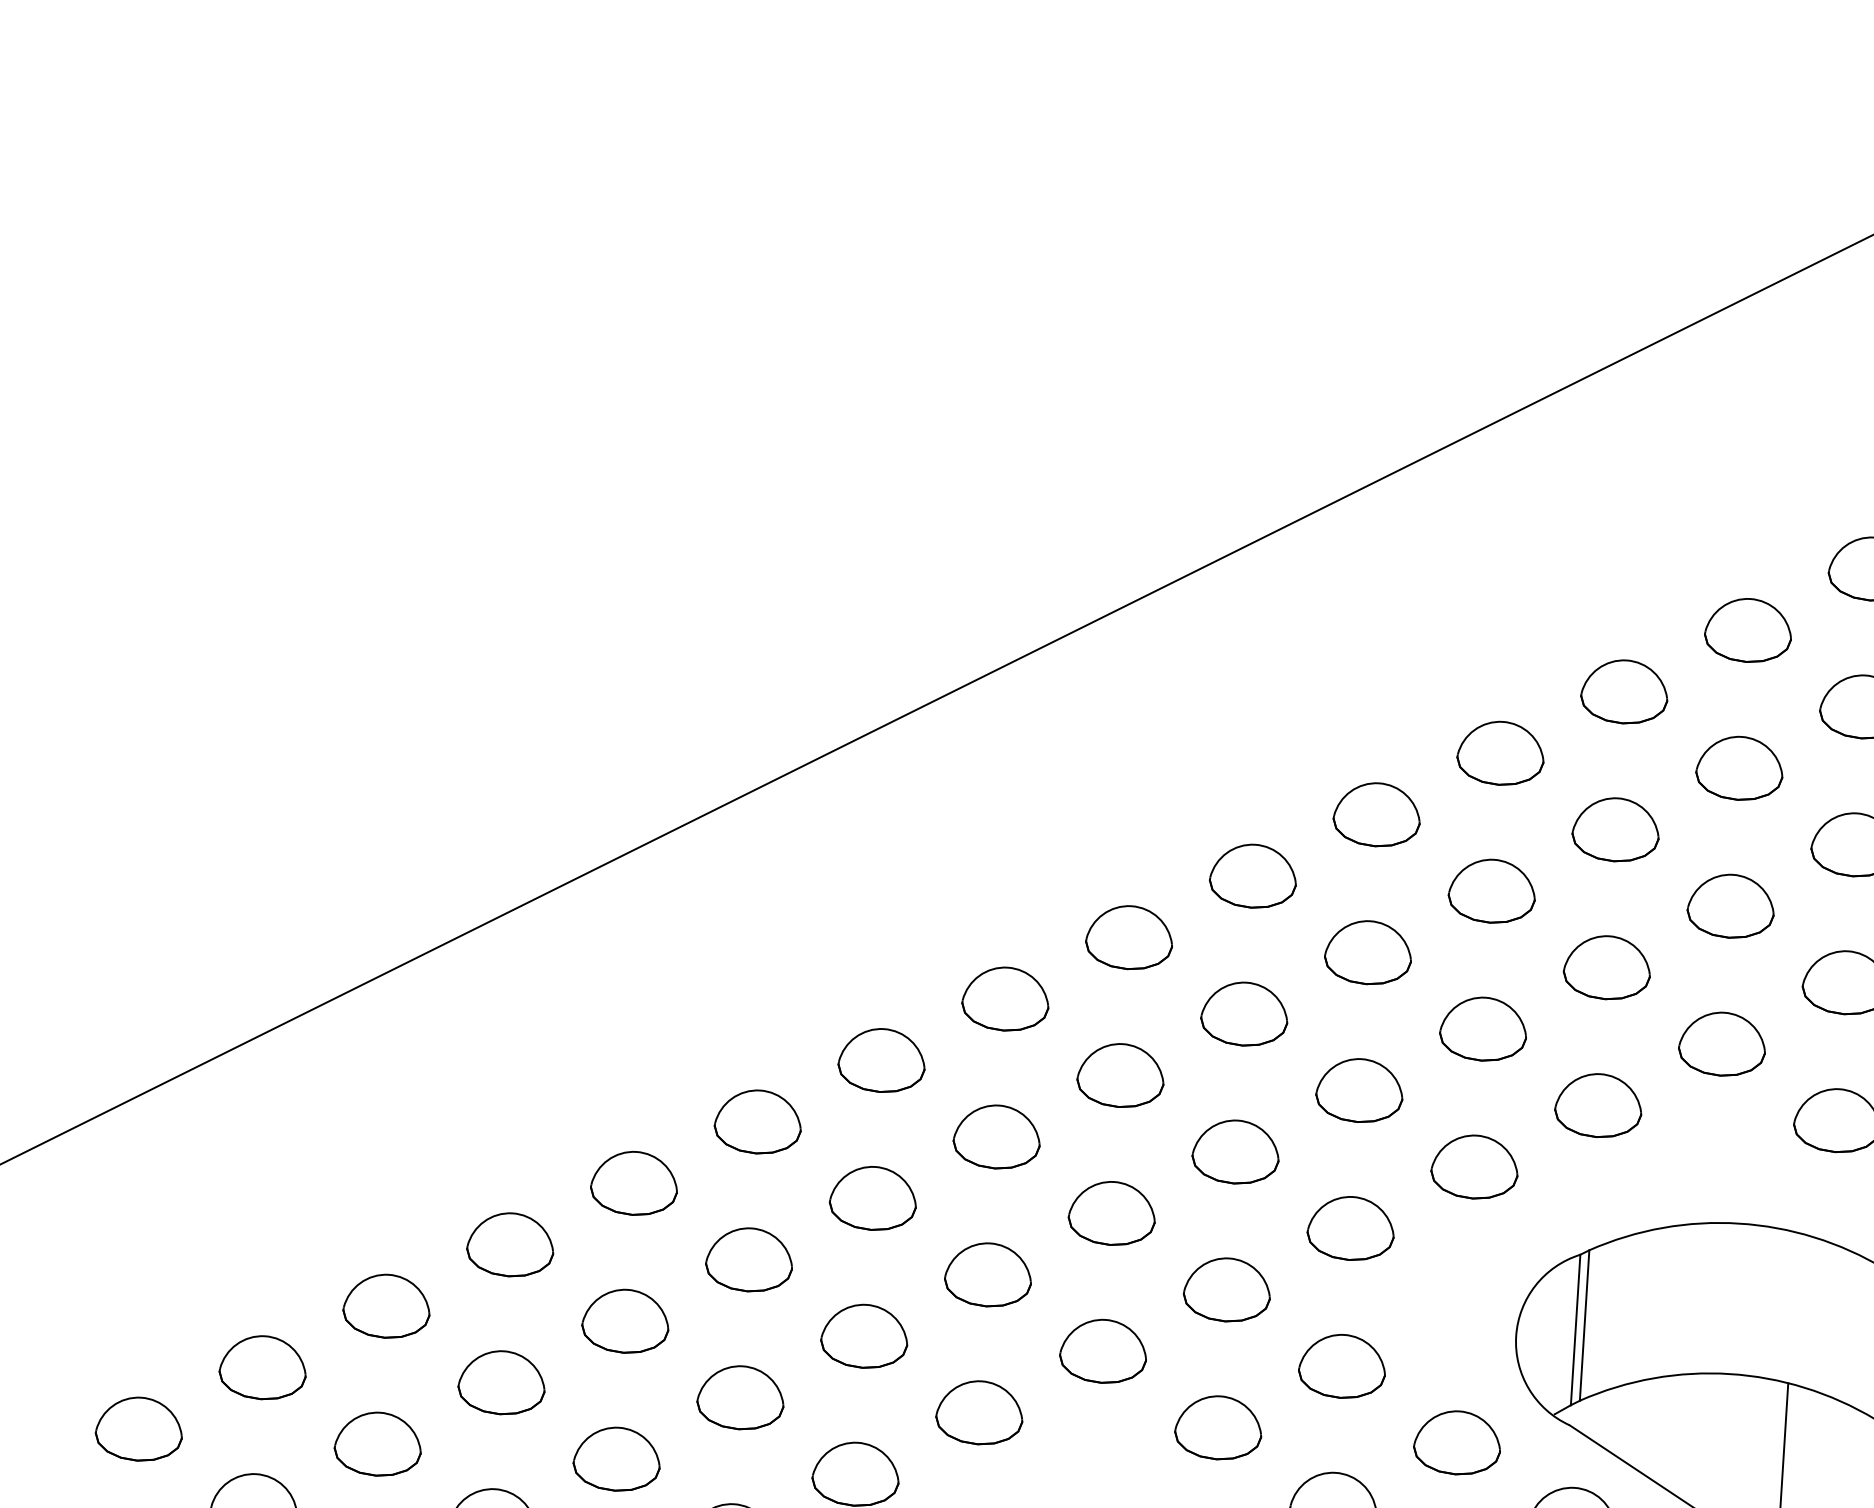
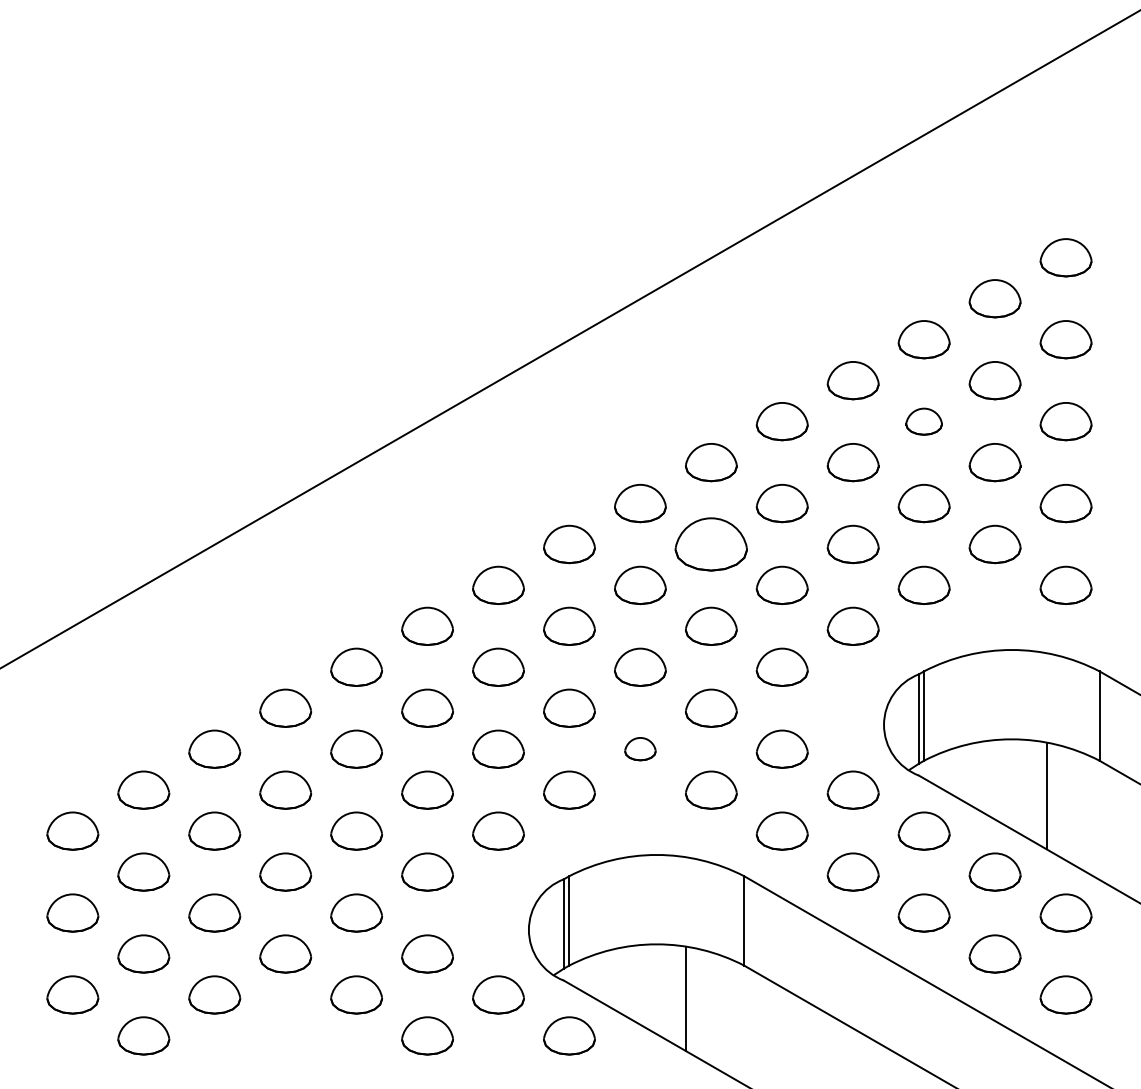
part: (1614, 829) -> (923, 421), size x0.7
part: (1244, 1014) -> (711, 544), size x1.4
part: (1103, 1350) -> (640, 748), size x0.6

